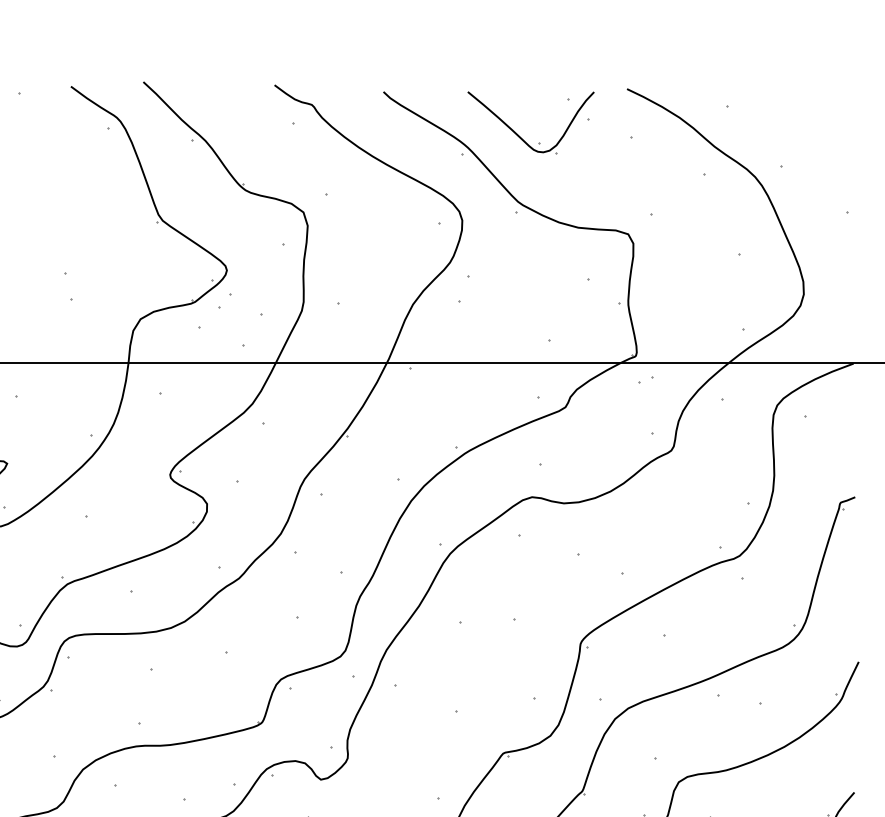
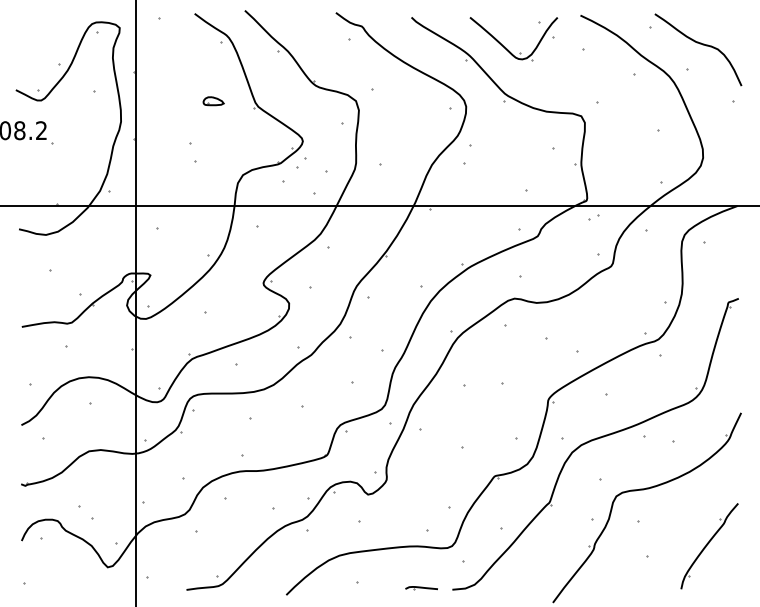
curve: (798, 130) -> (699, 44), added
part: (98, 213) -> (213, 101), added

